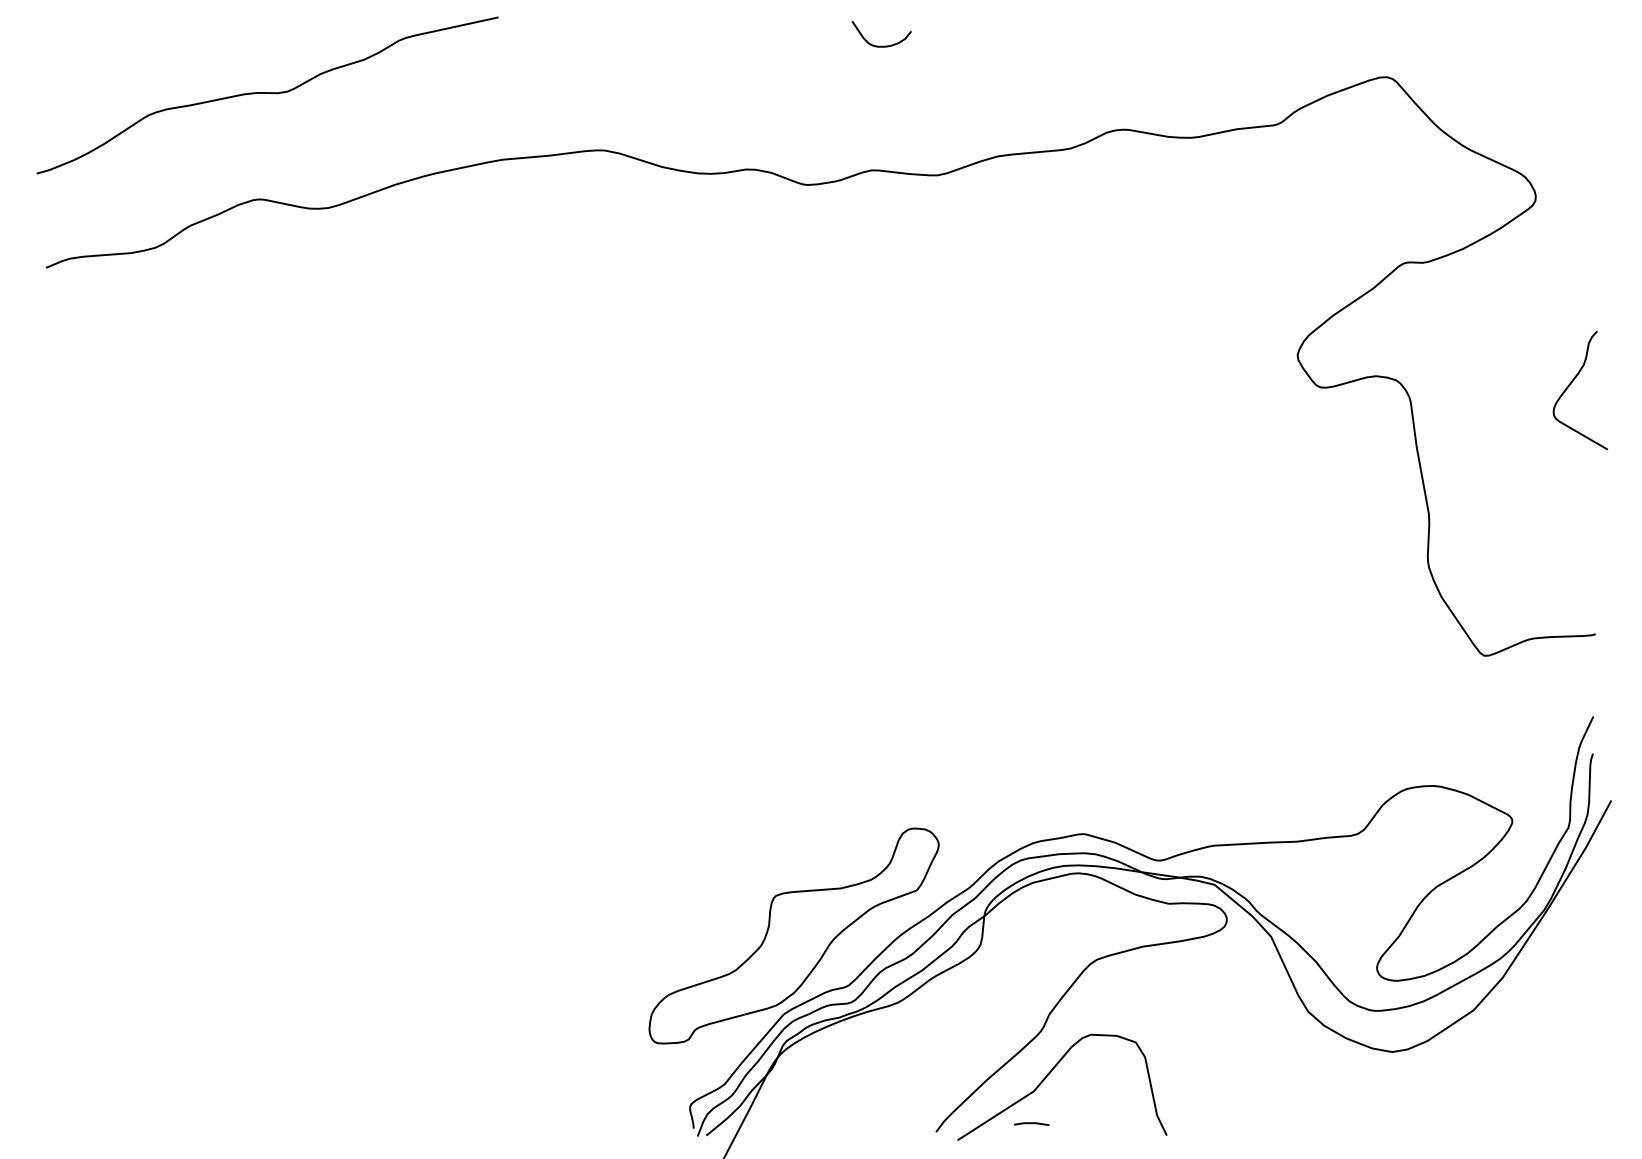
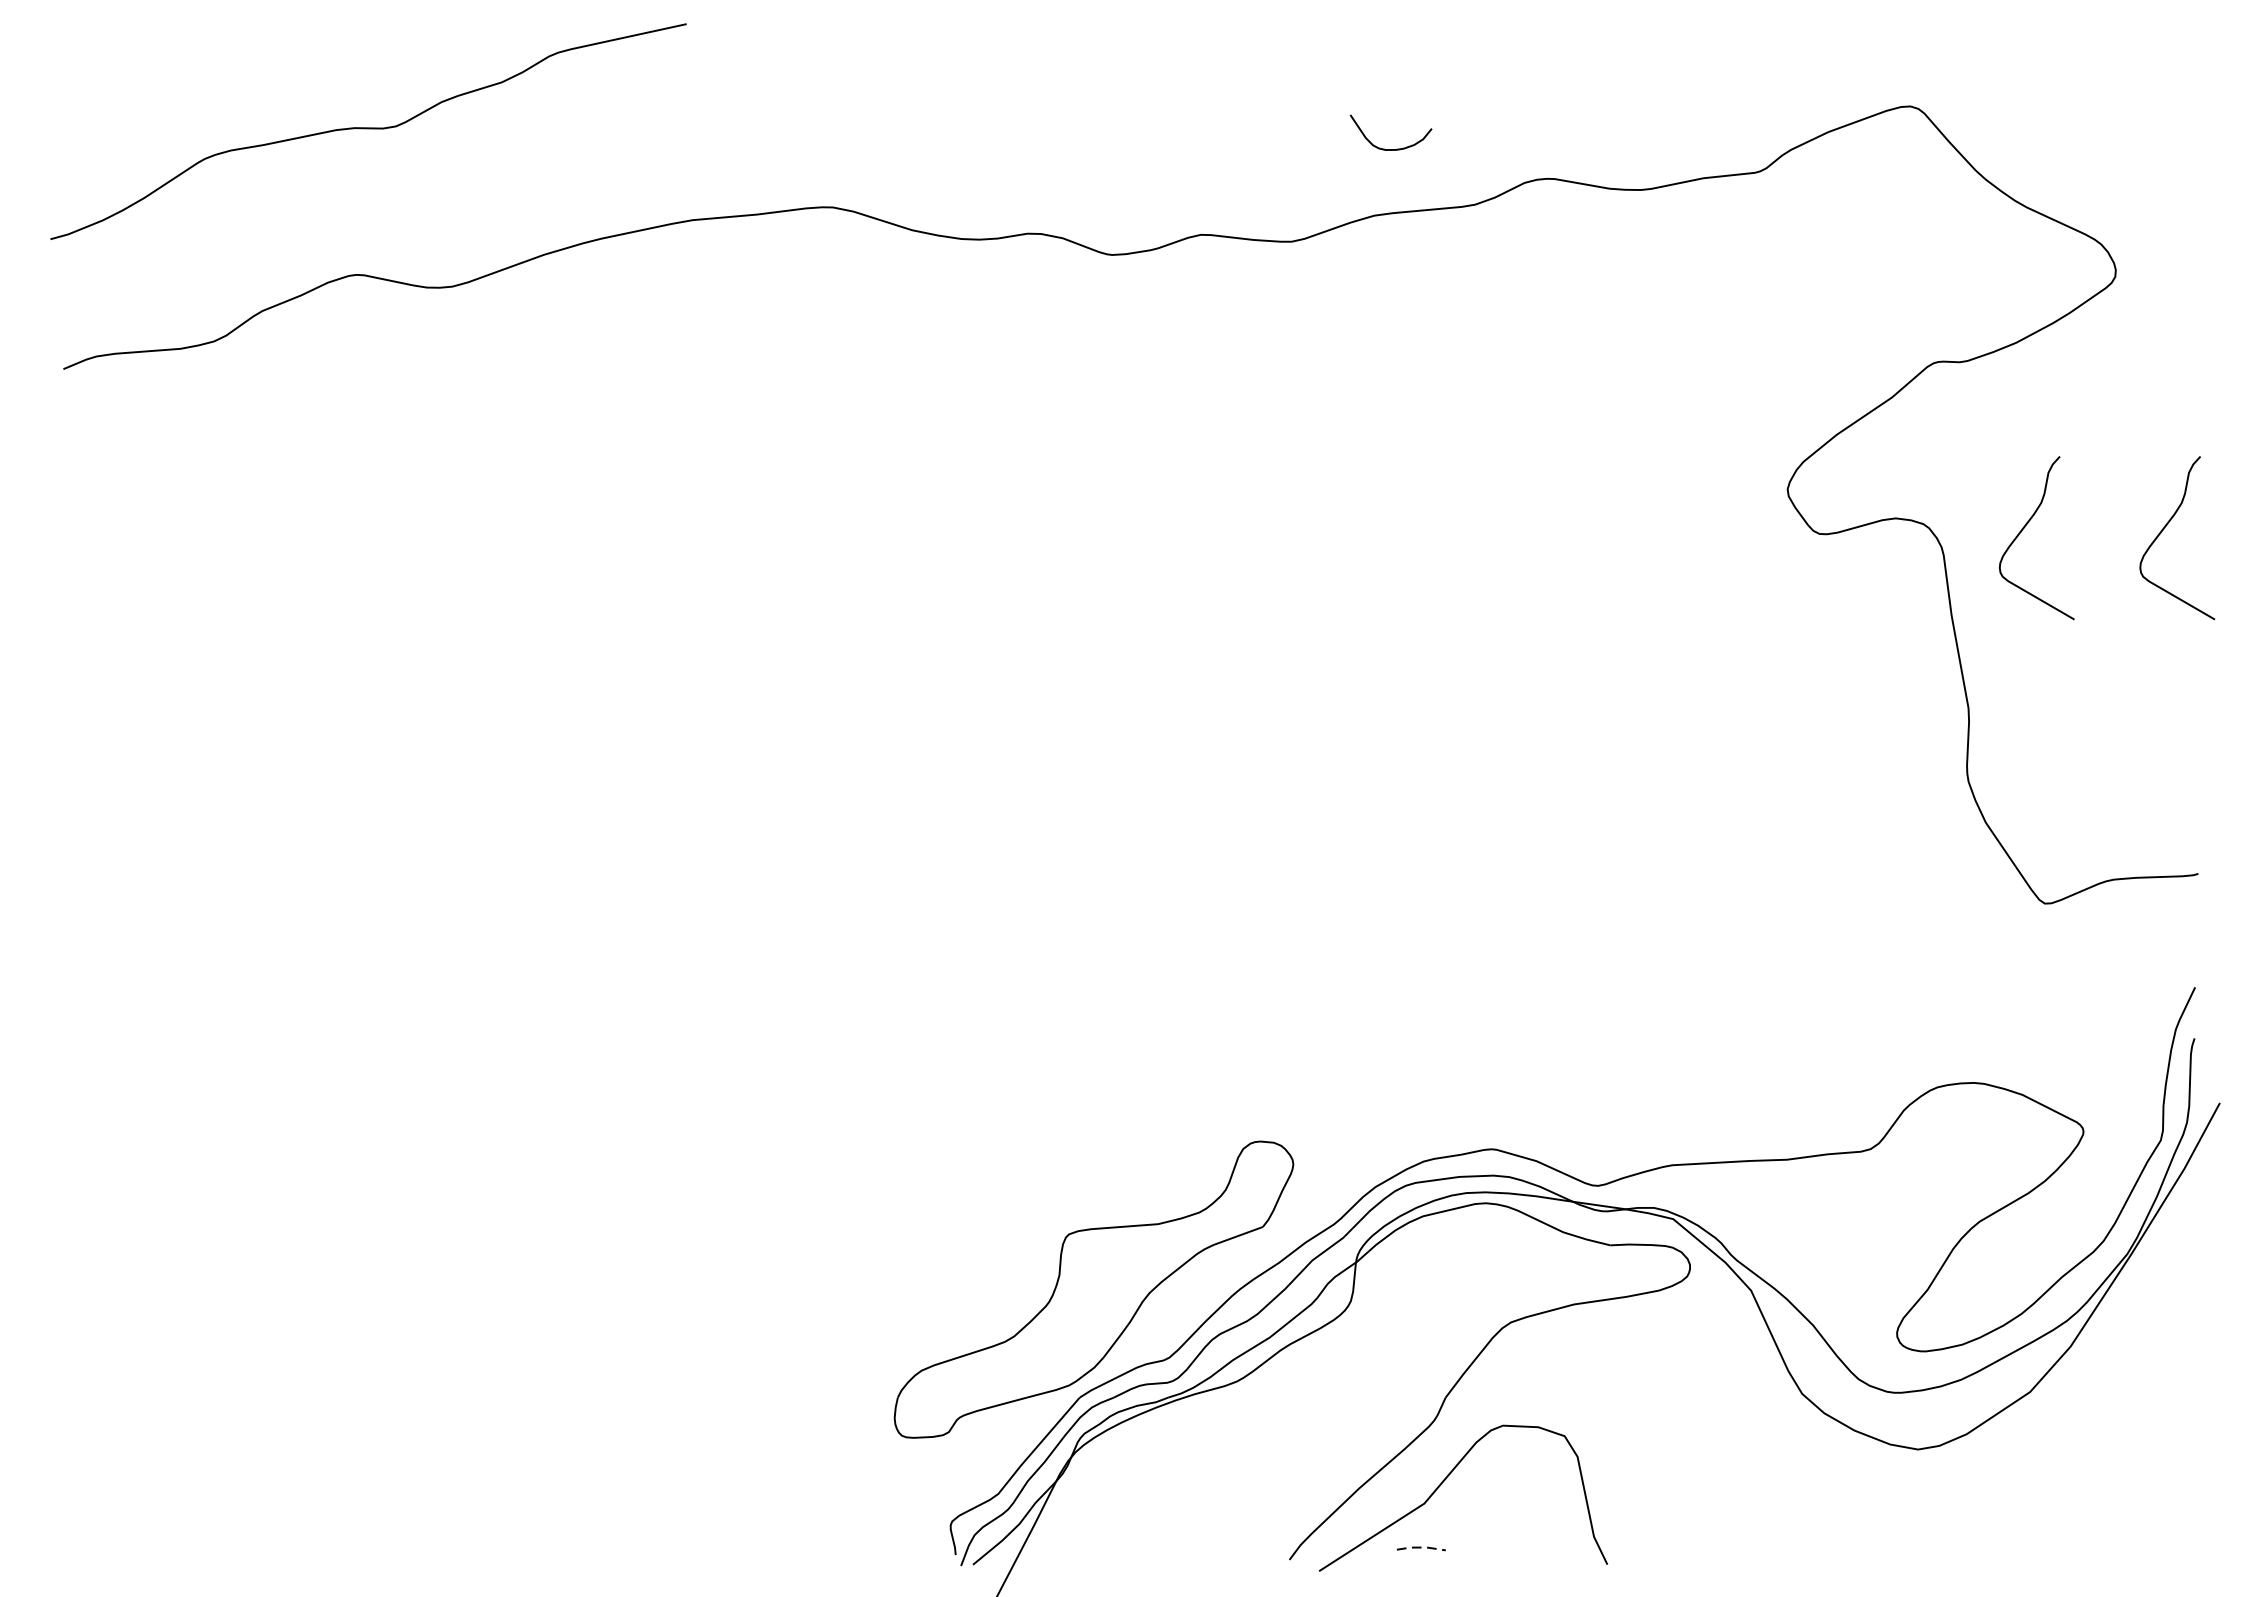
curve: (881, 45) -> (1390, 148), moved
curve: (1469, 384) -> (2024, 529), added
line: (1031, 1123) -> (1421, 1547), solid -> dashed

